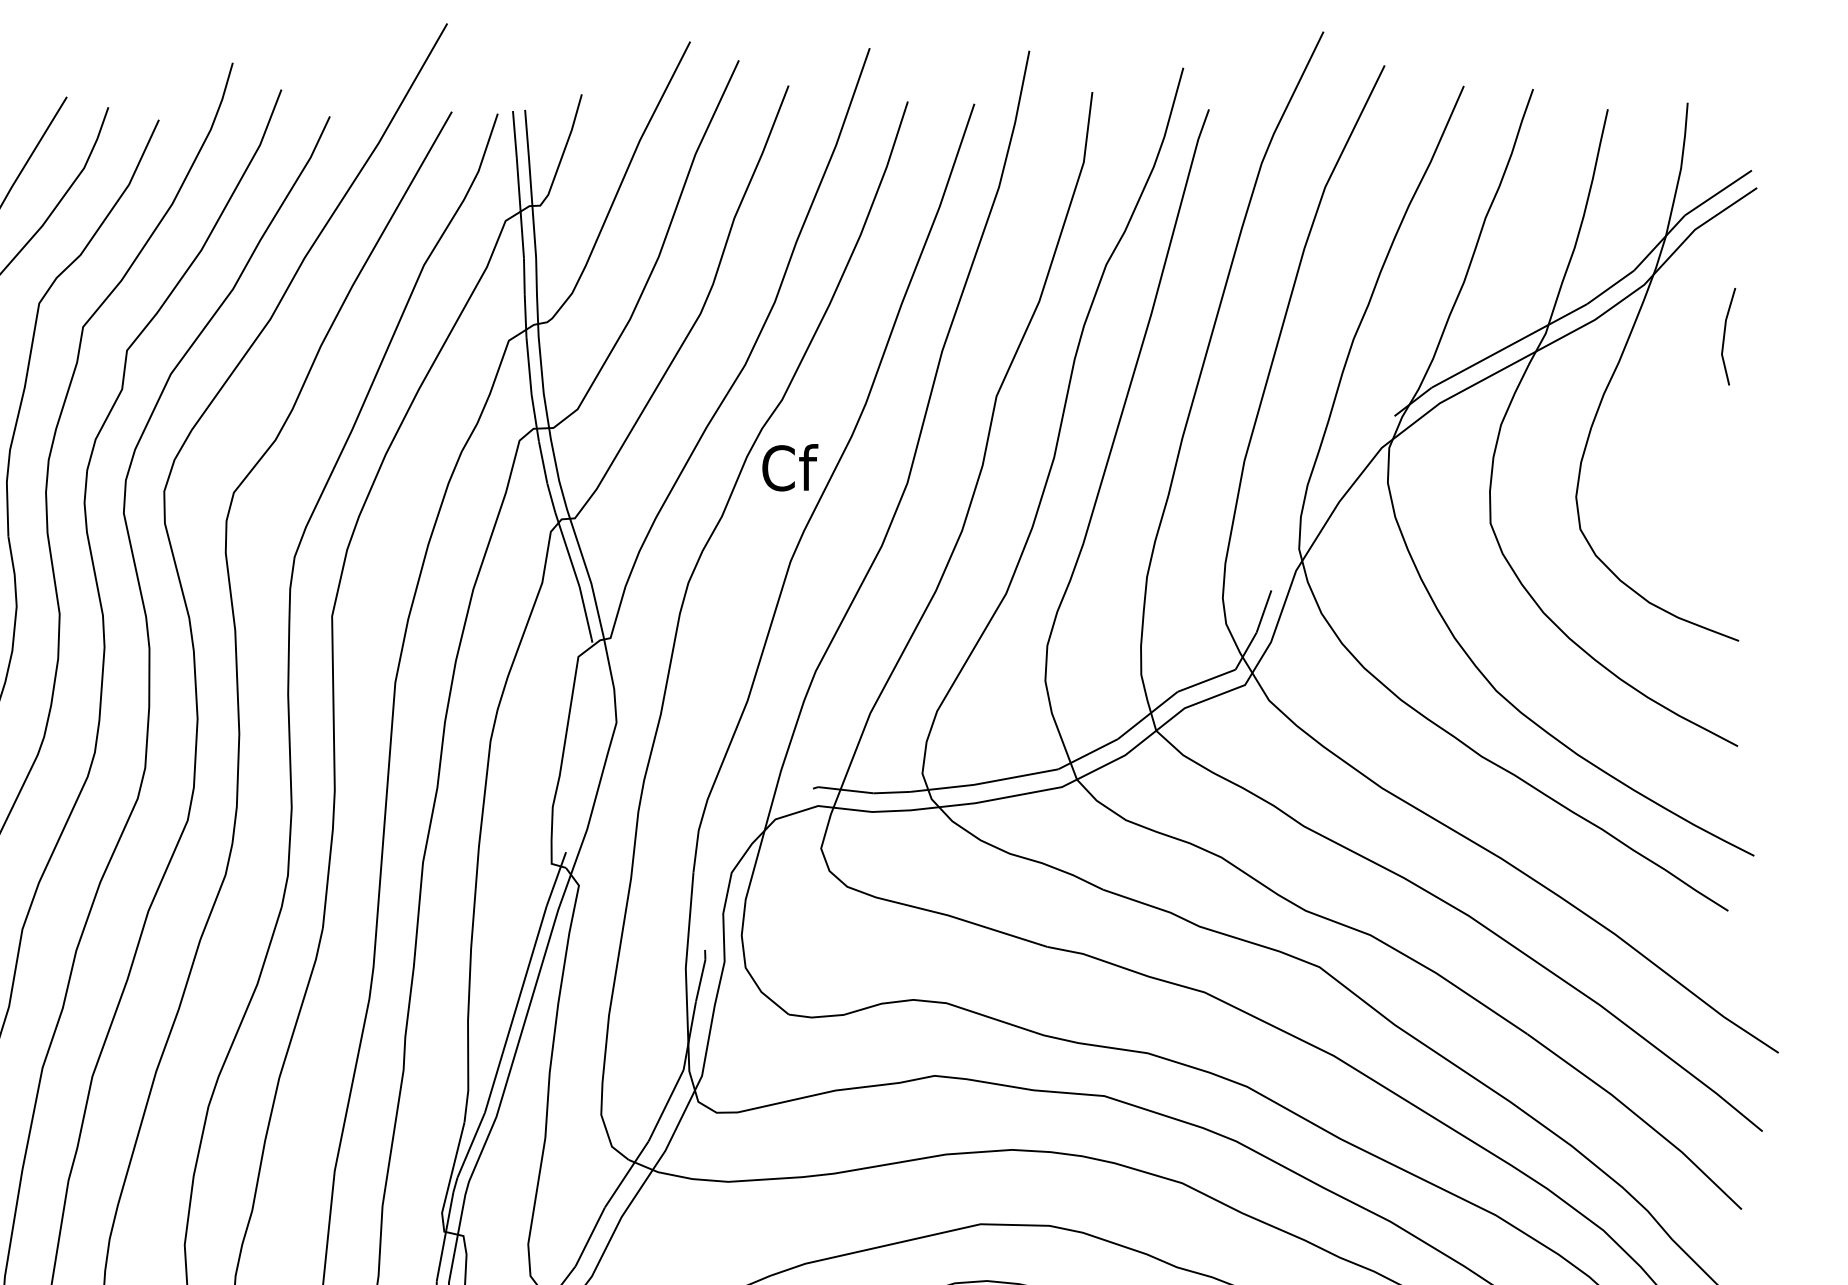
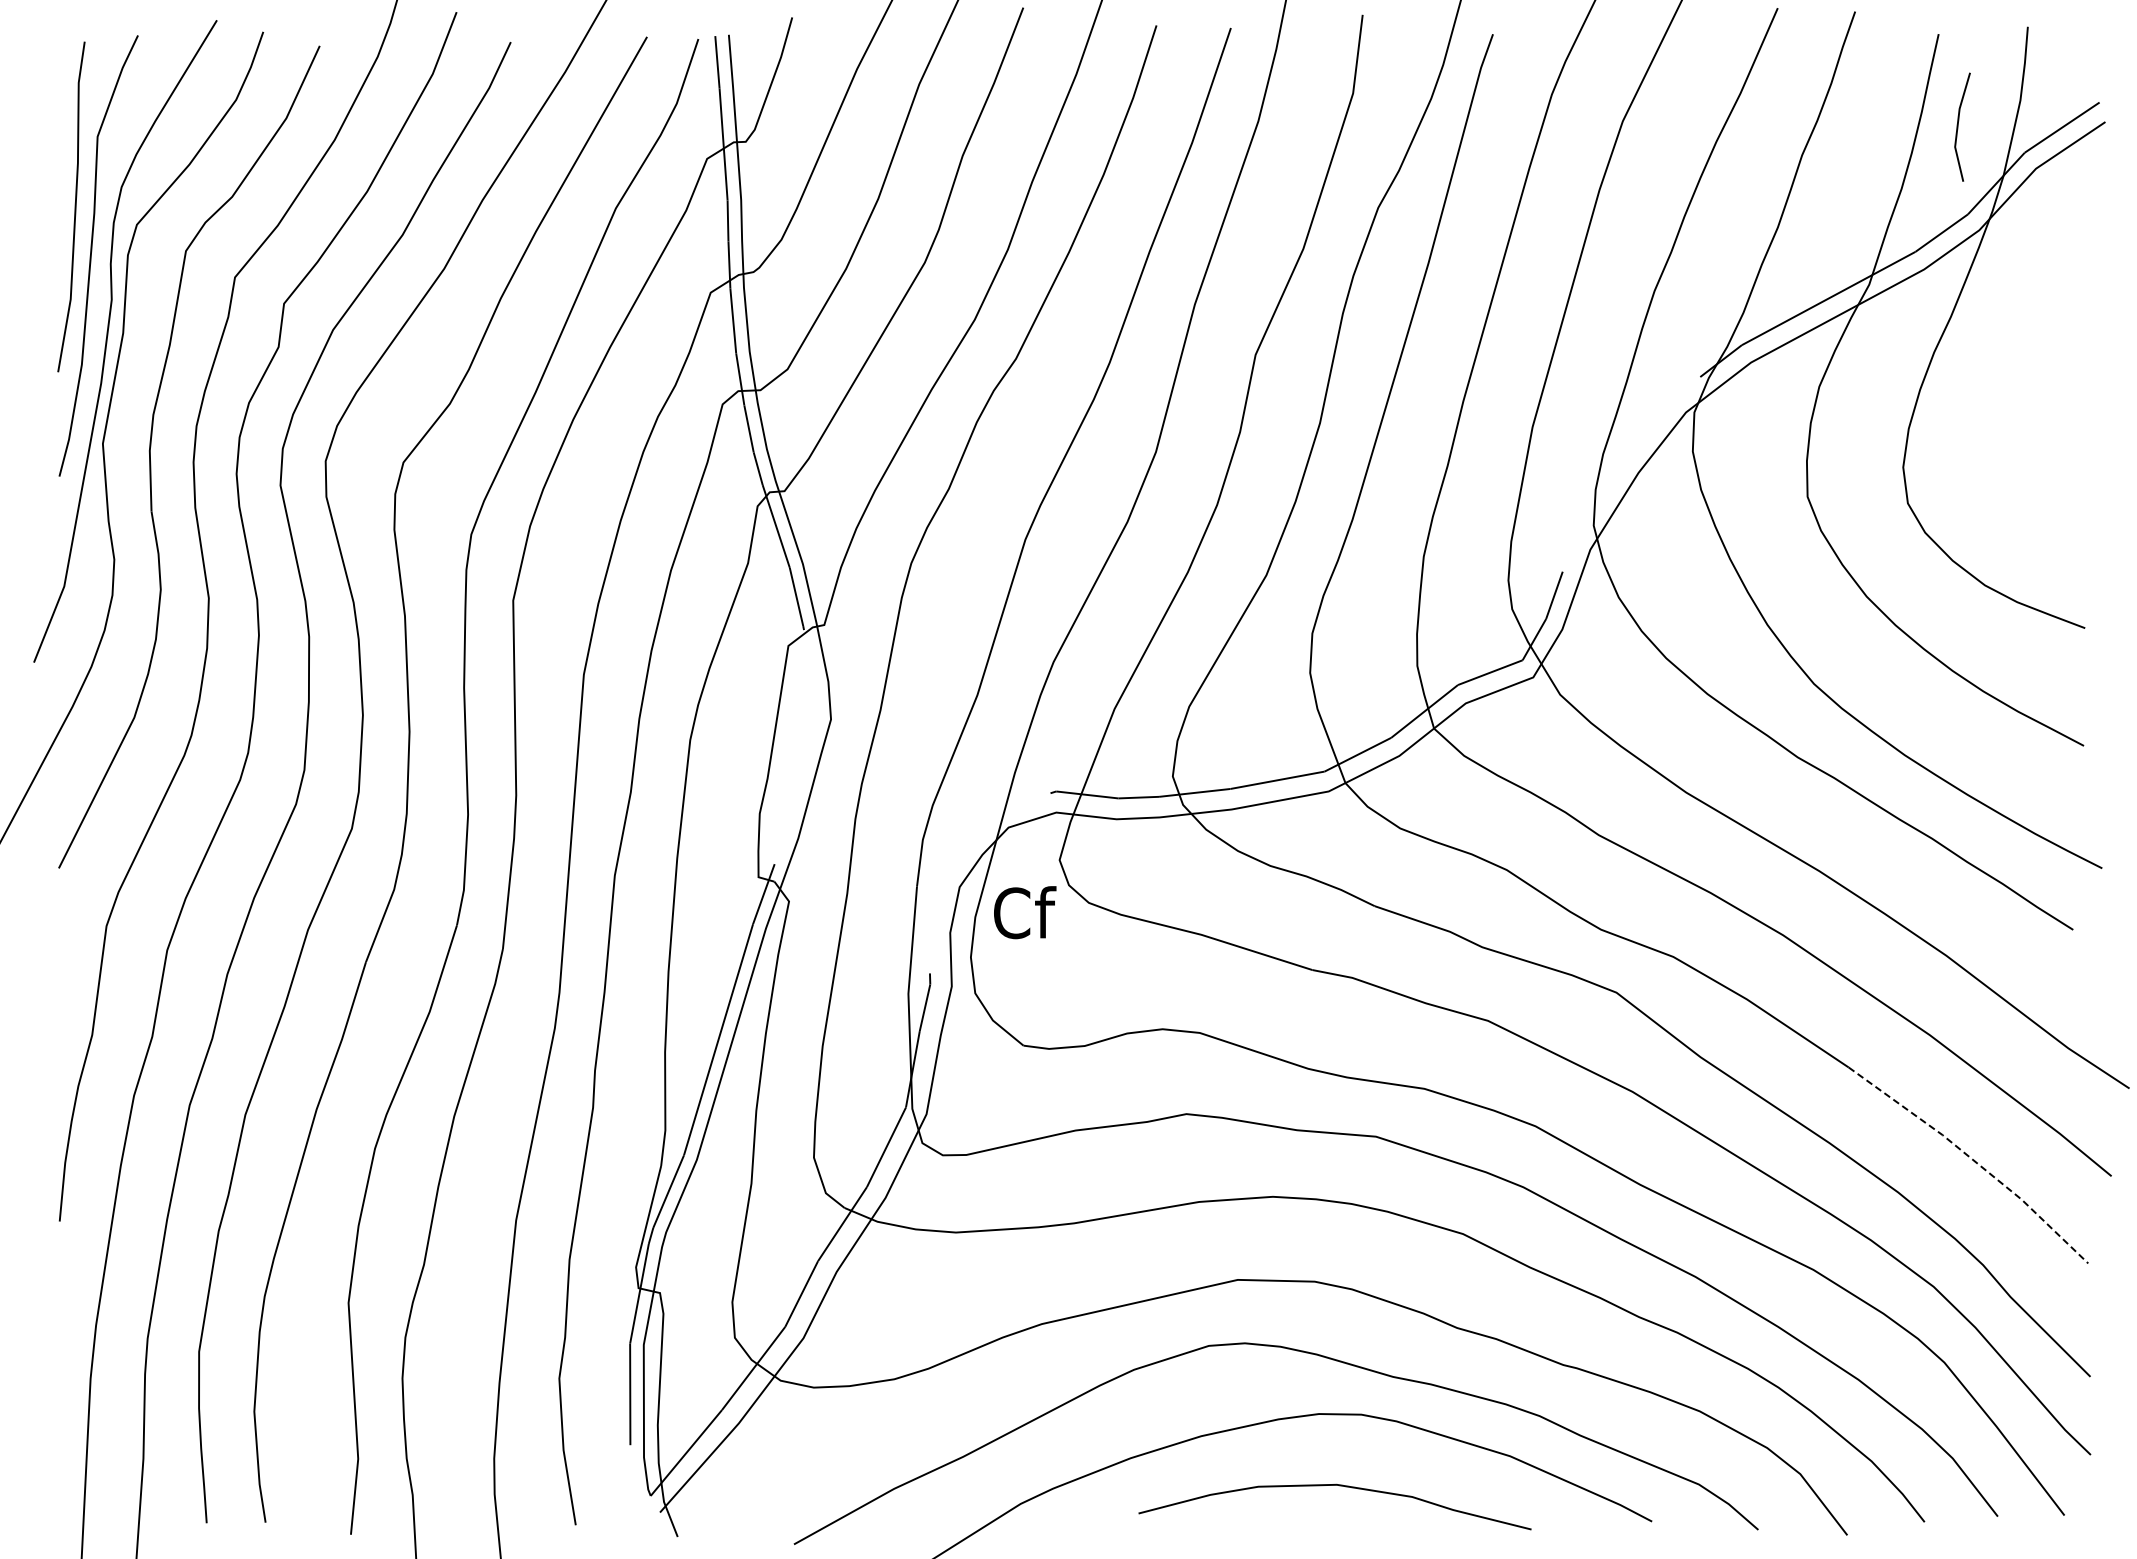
line: (1724, 336) -> (1958, 126), moved
text: (790, 467) -> (1025, 912), moved
line: (1639, 1117) -> (1973, 1160), solid -> dashed

